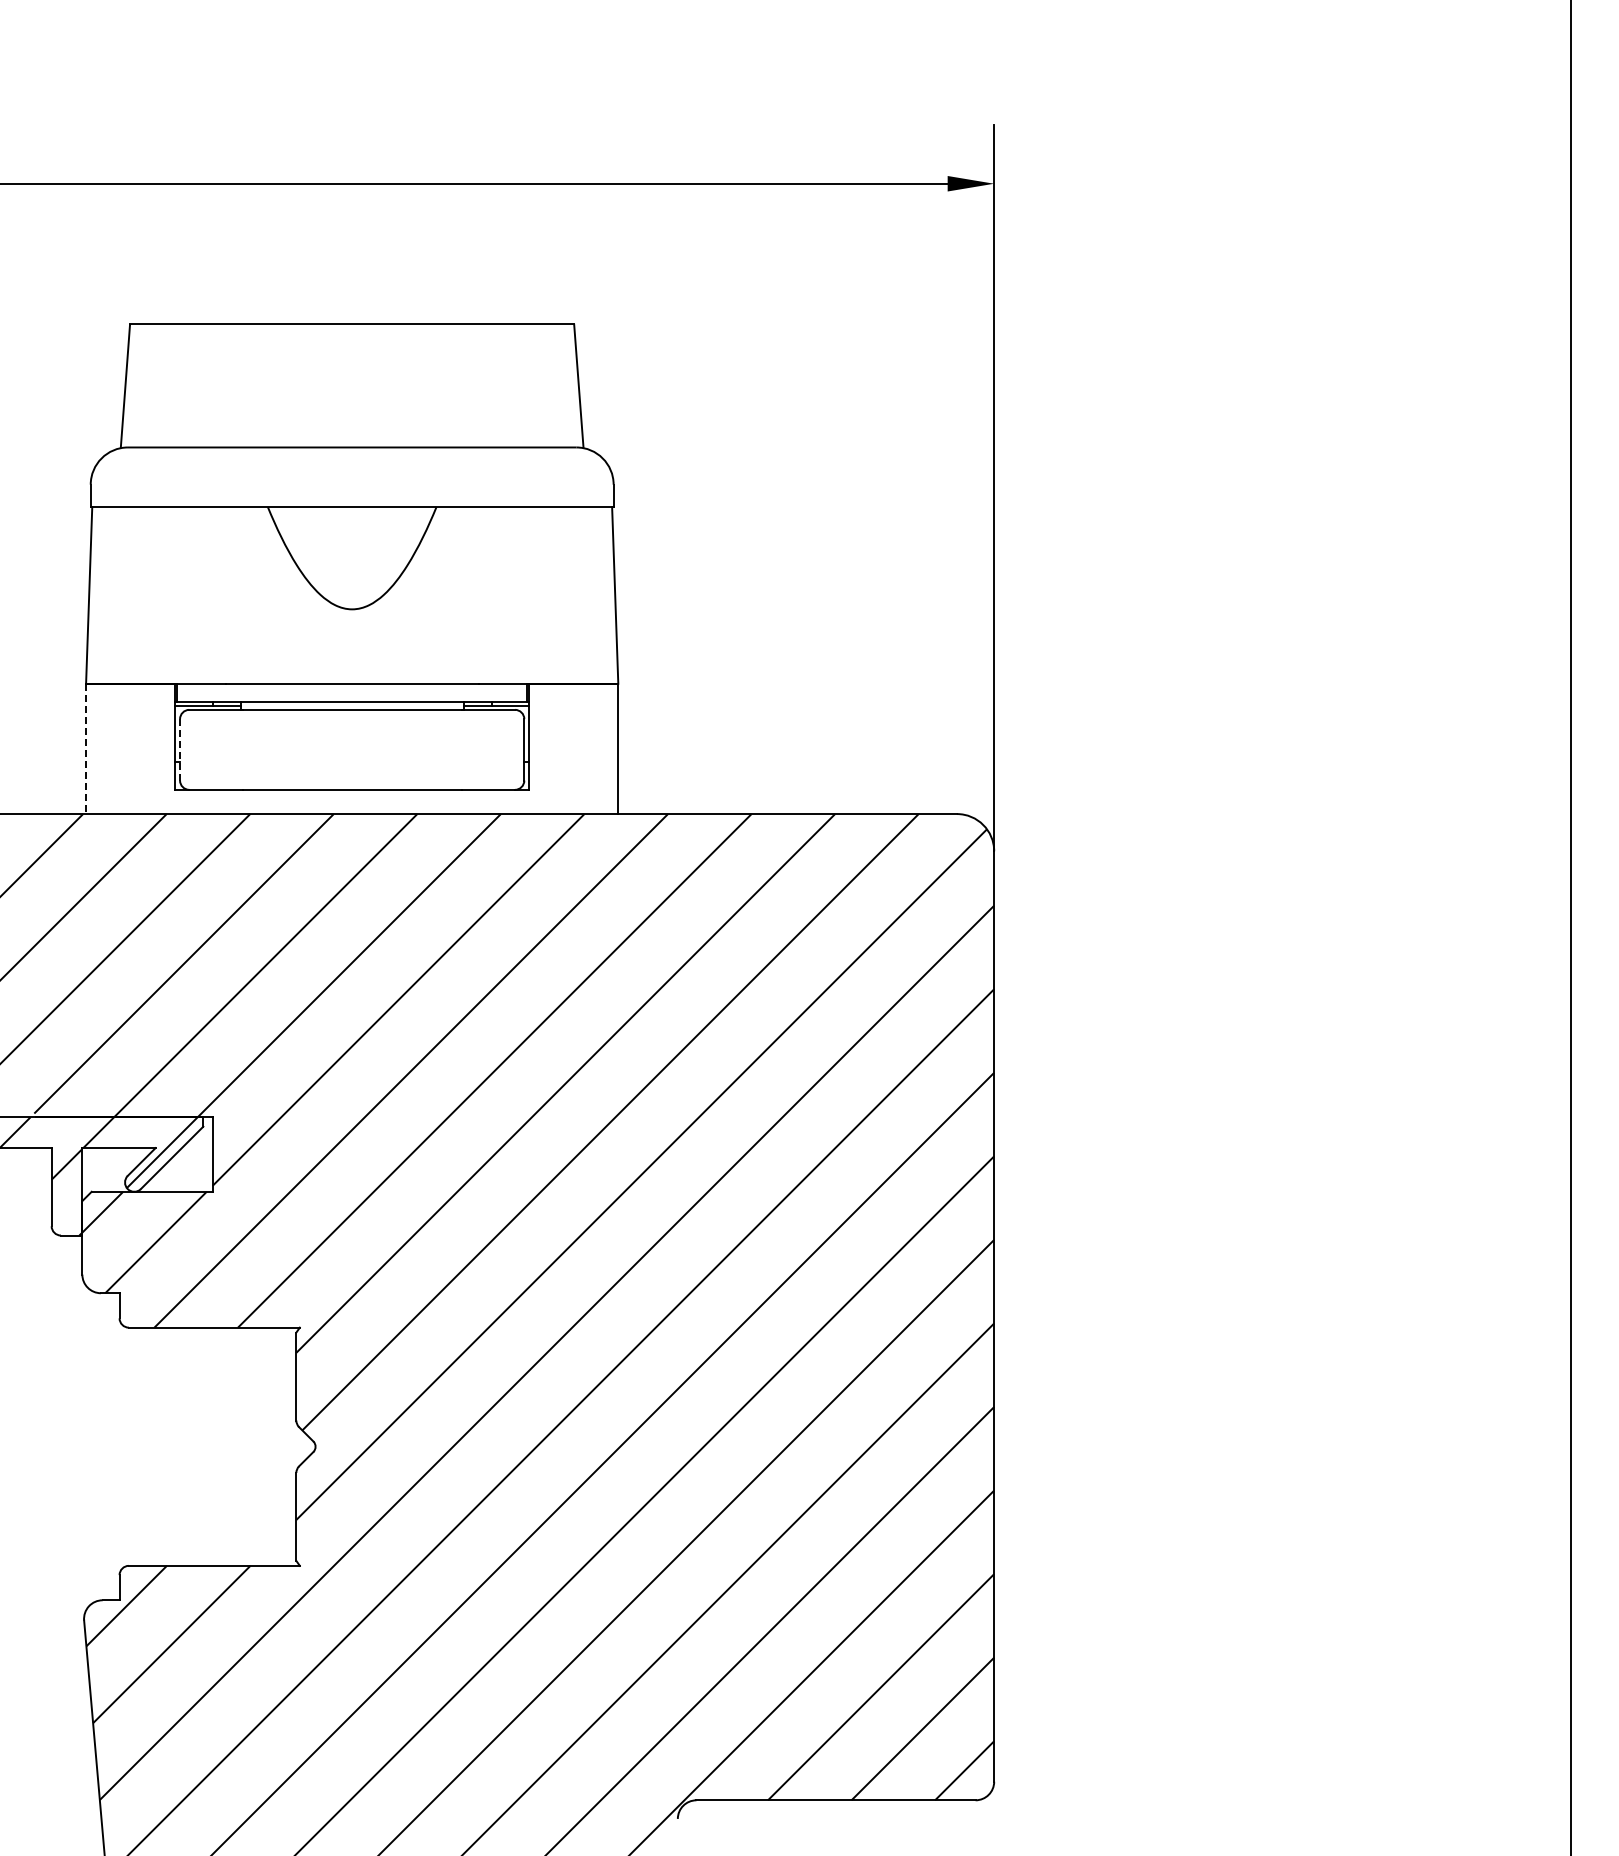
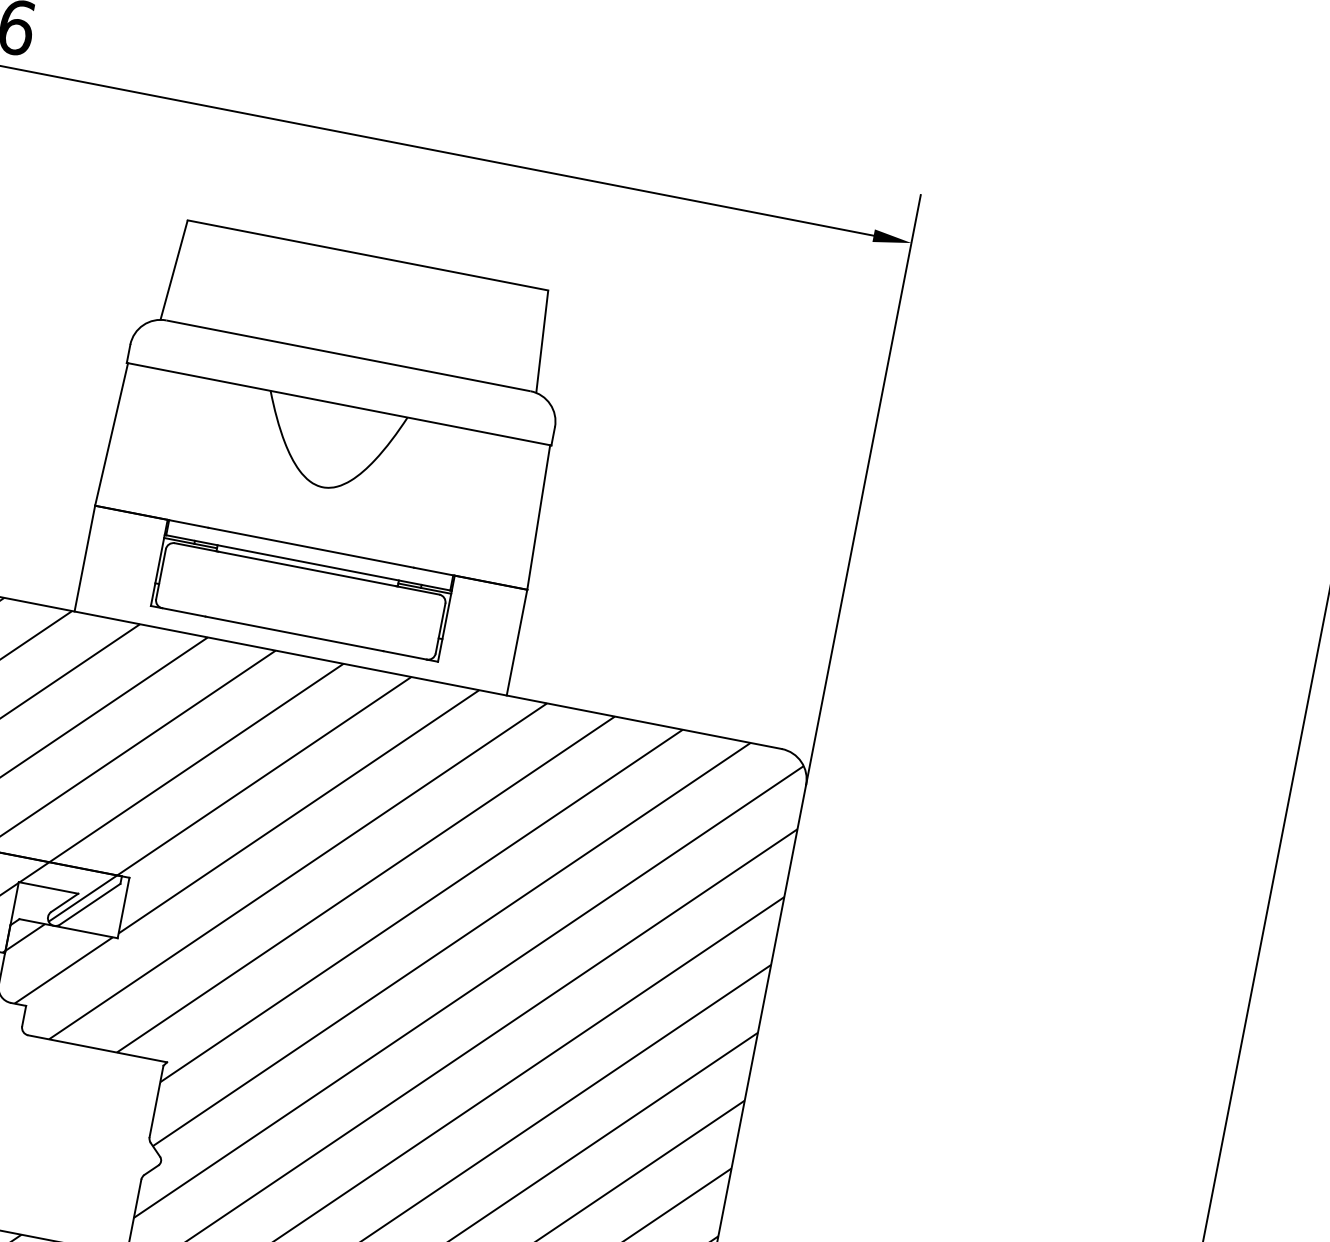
line: (86, 749) -> (85, 559), dashed -> solid
line: (180, 749) -> (161, 574), dashed -> solid

